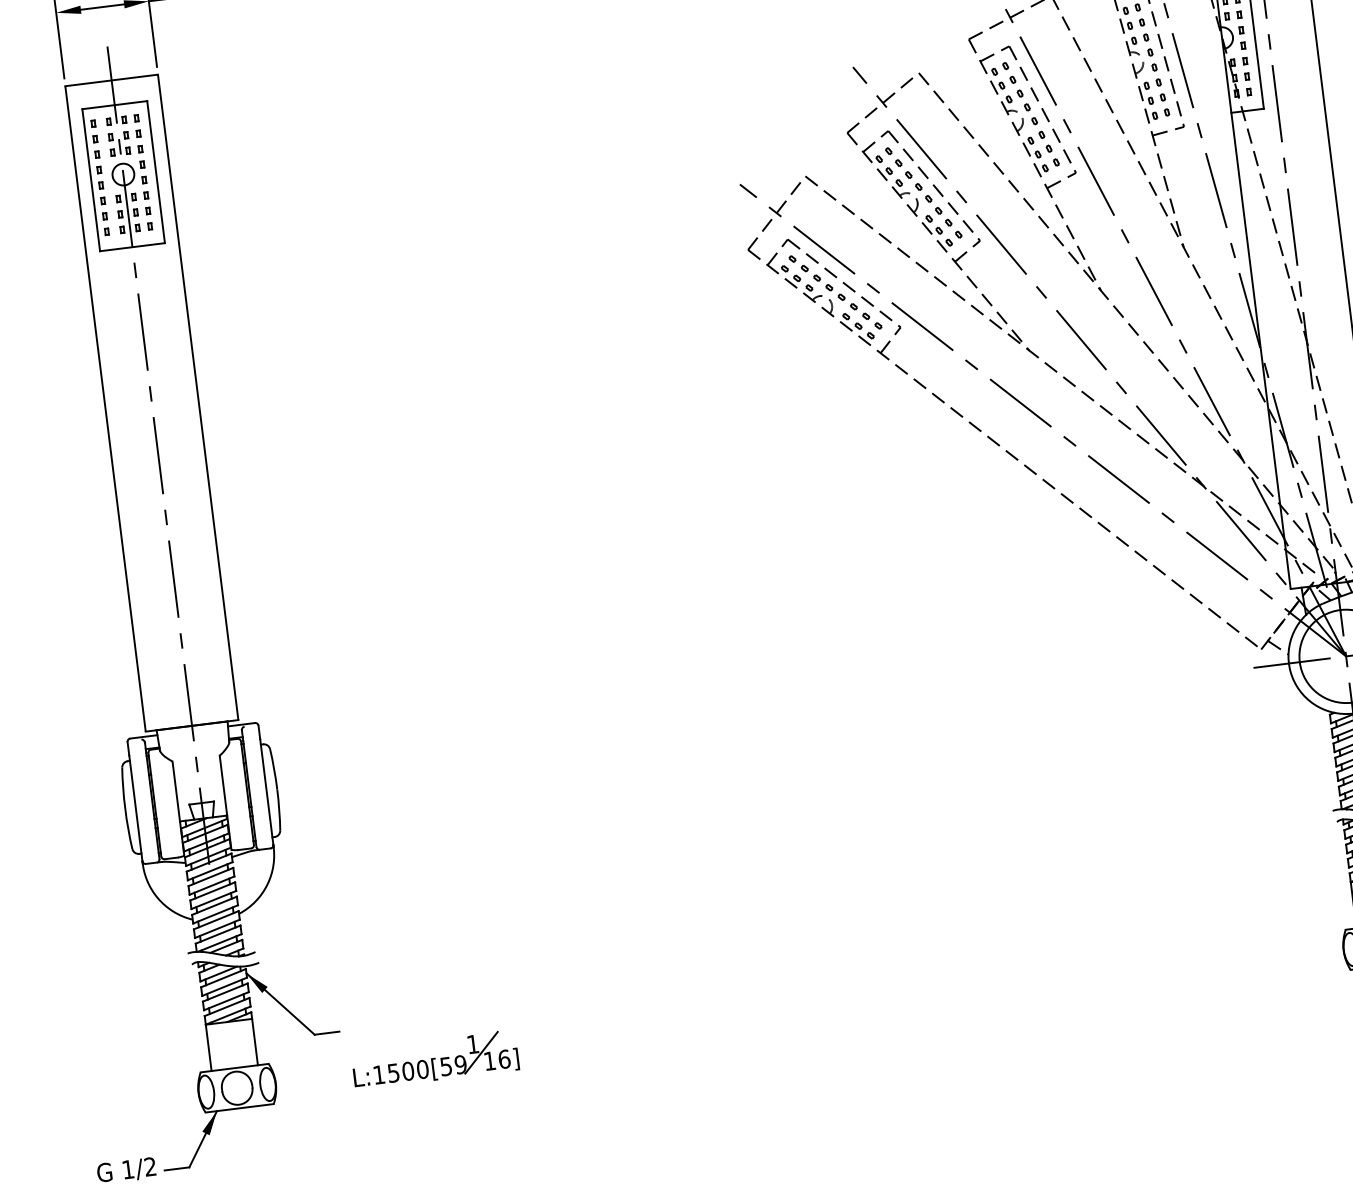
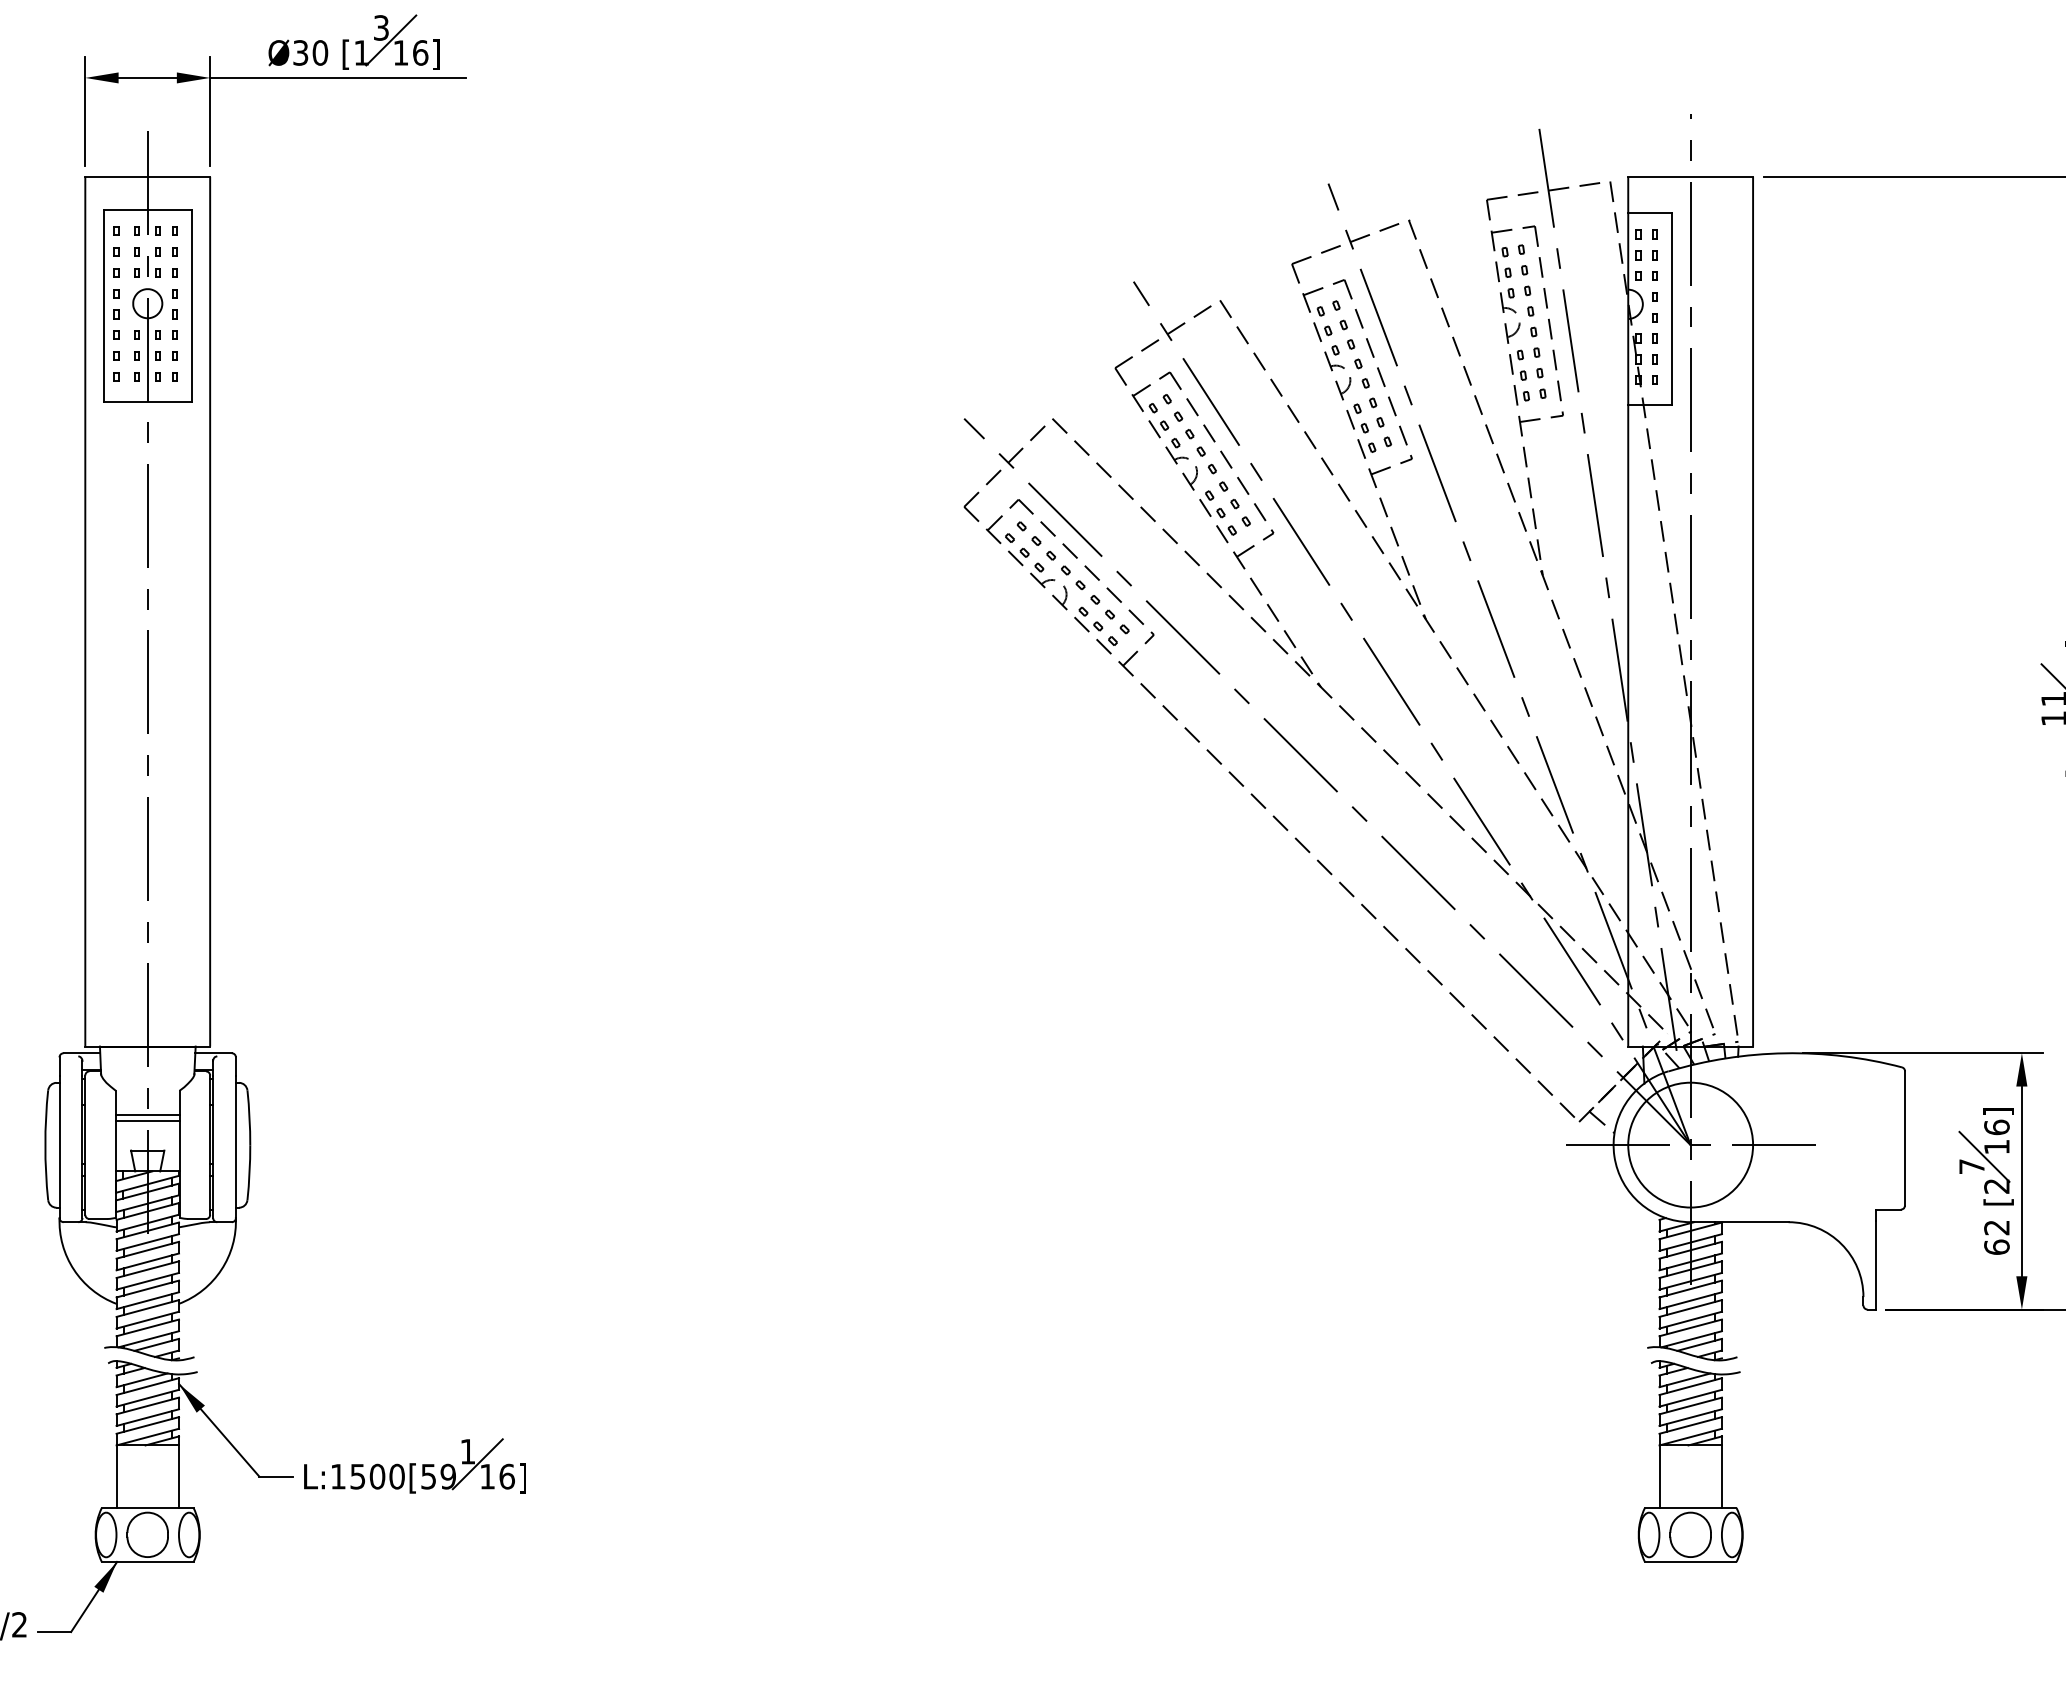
line: (198, 777) -> (147, 1115), added
line: (198, 781) -> (147, 1121), added
part: (434, 1059) -> (414, 1465), moved

